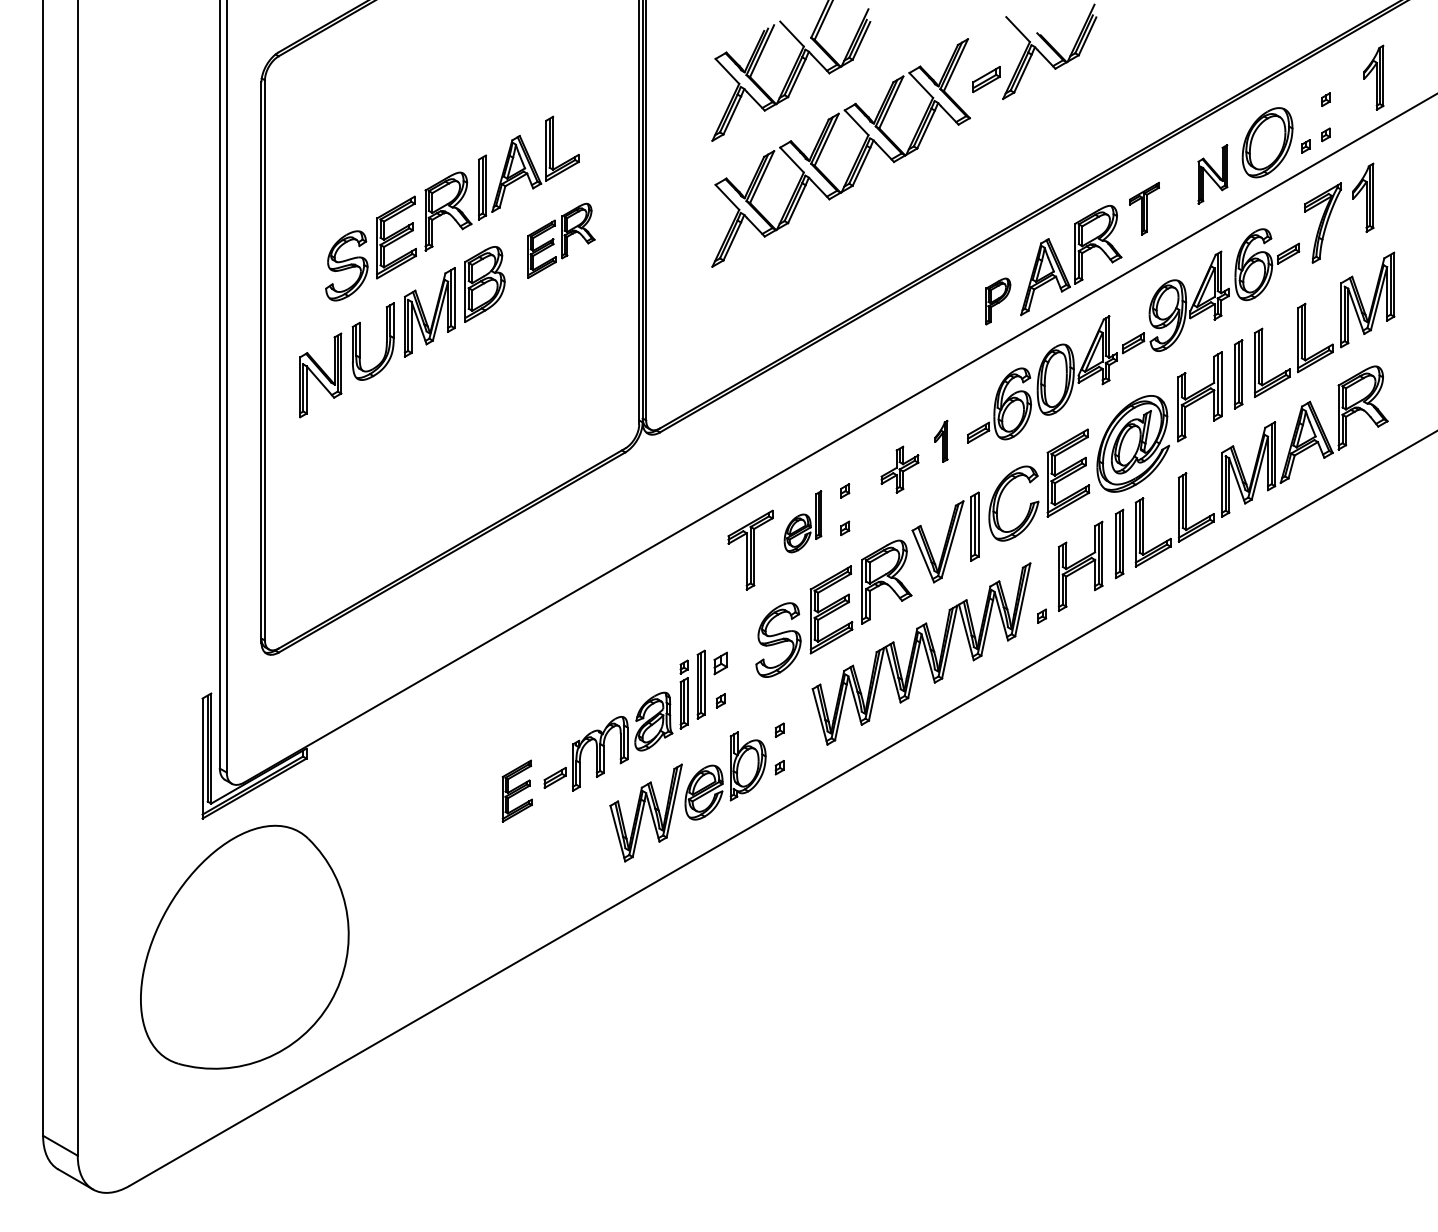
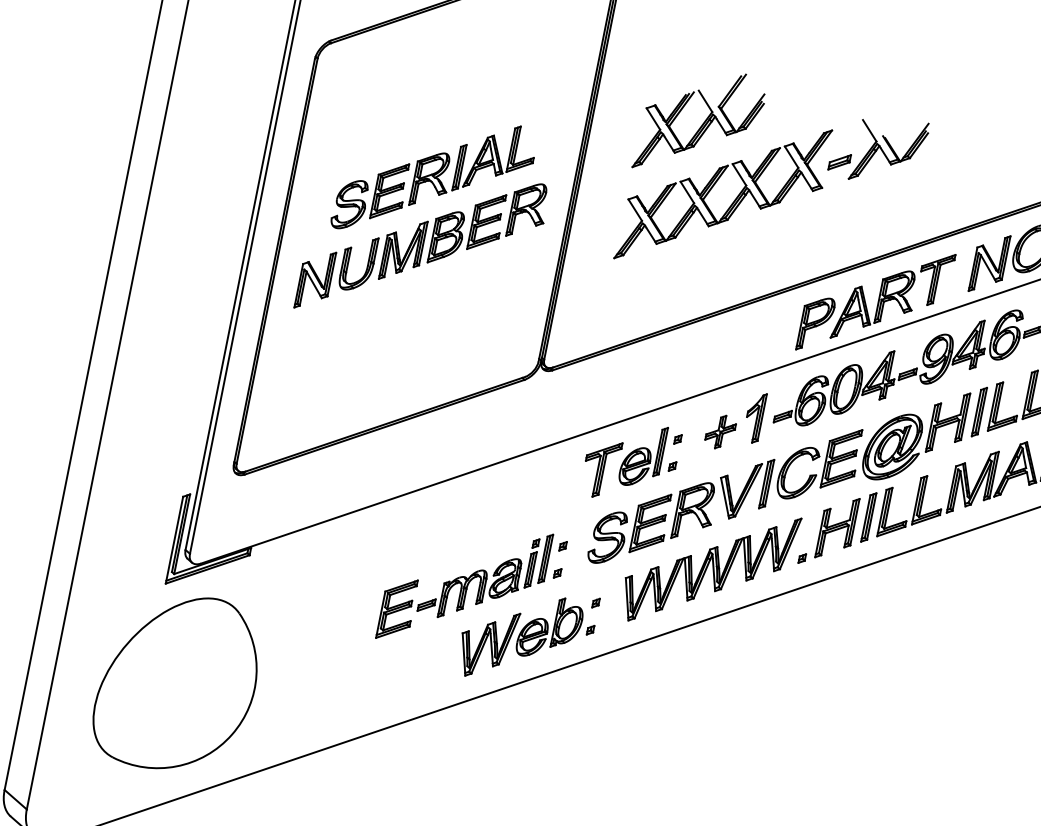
part: (1212, 174) -> (989, 263), size x1.43
part: (1144, 208) -> (935, 278), size x1.43
part: (561, 240) -> (508, 217), size x1.43
part: (998, 301) -> (816, 324), size x1.67
part: (941, 441) -> (754, 417), size x1.67
part: (802, 521) -> (642, 455), size x1.43
part: (720, 663) -> (562, 546), size x0.62
part: (517, 790) -> (397, 608), size x1.43

